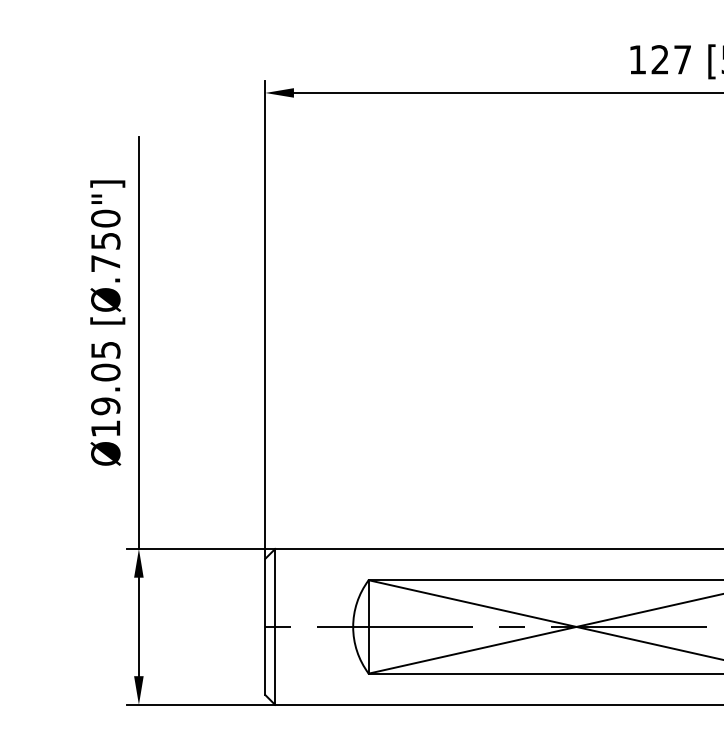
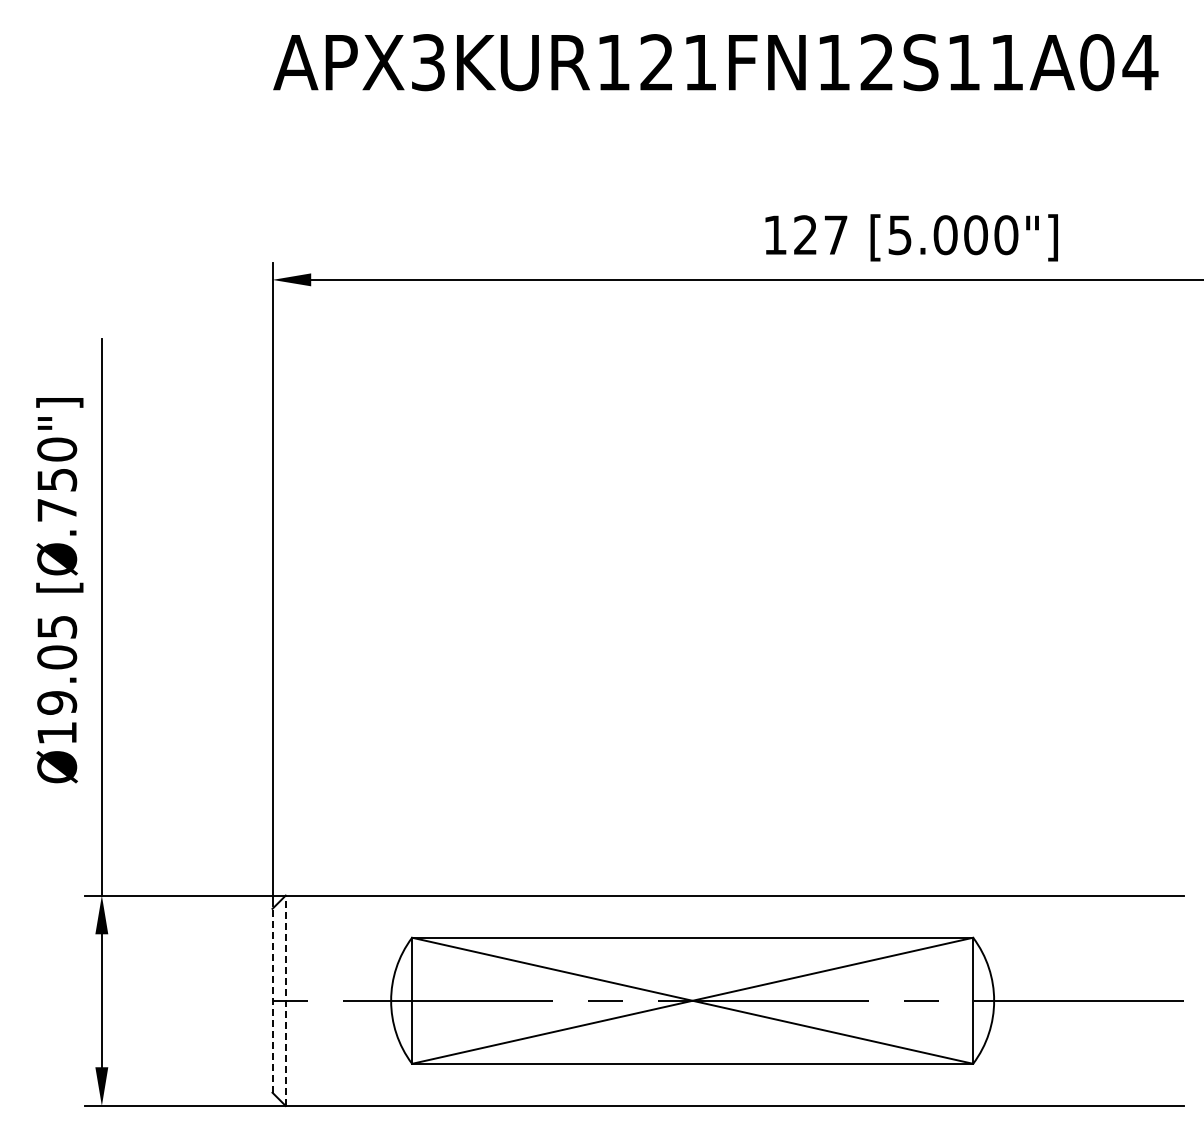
line: (265, 626) -> (272, 1000), solid -> dashed
line: (274, 626) -> (285, 1000), solid -> dashed

